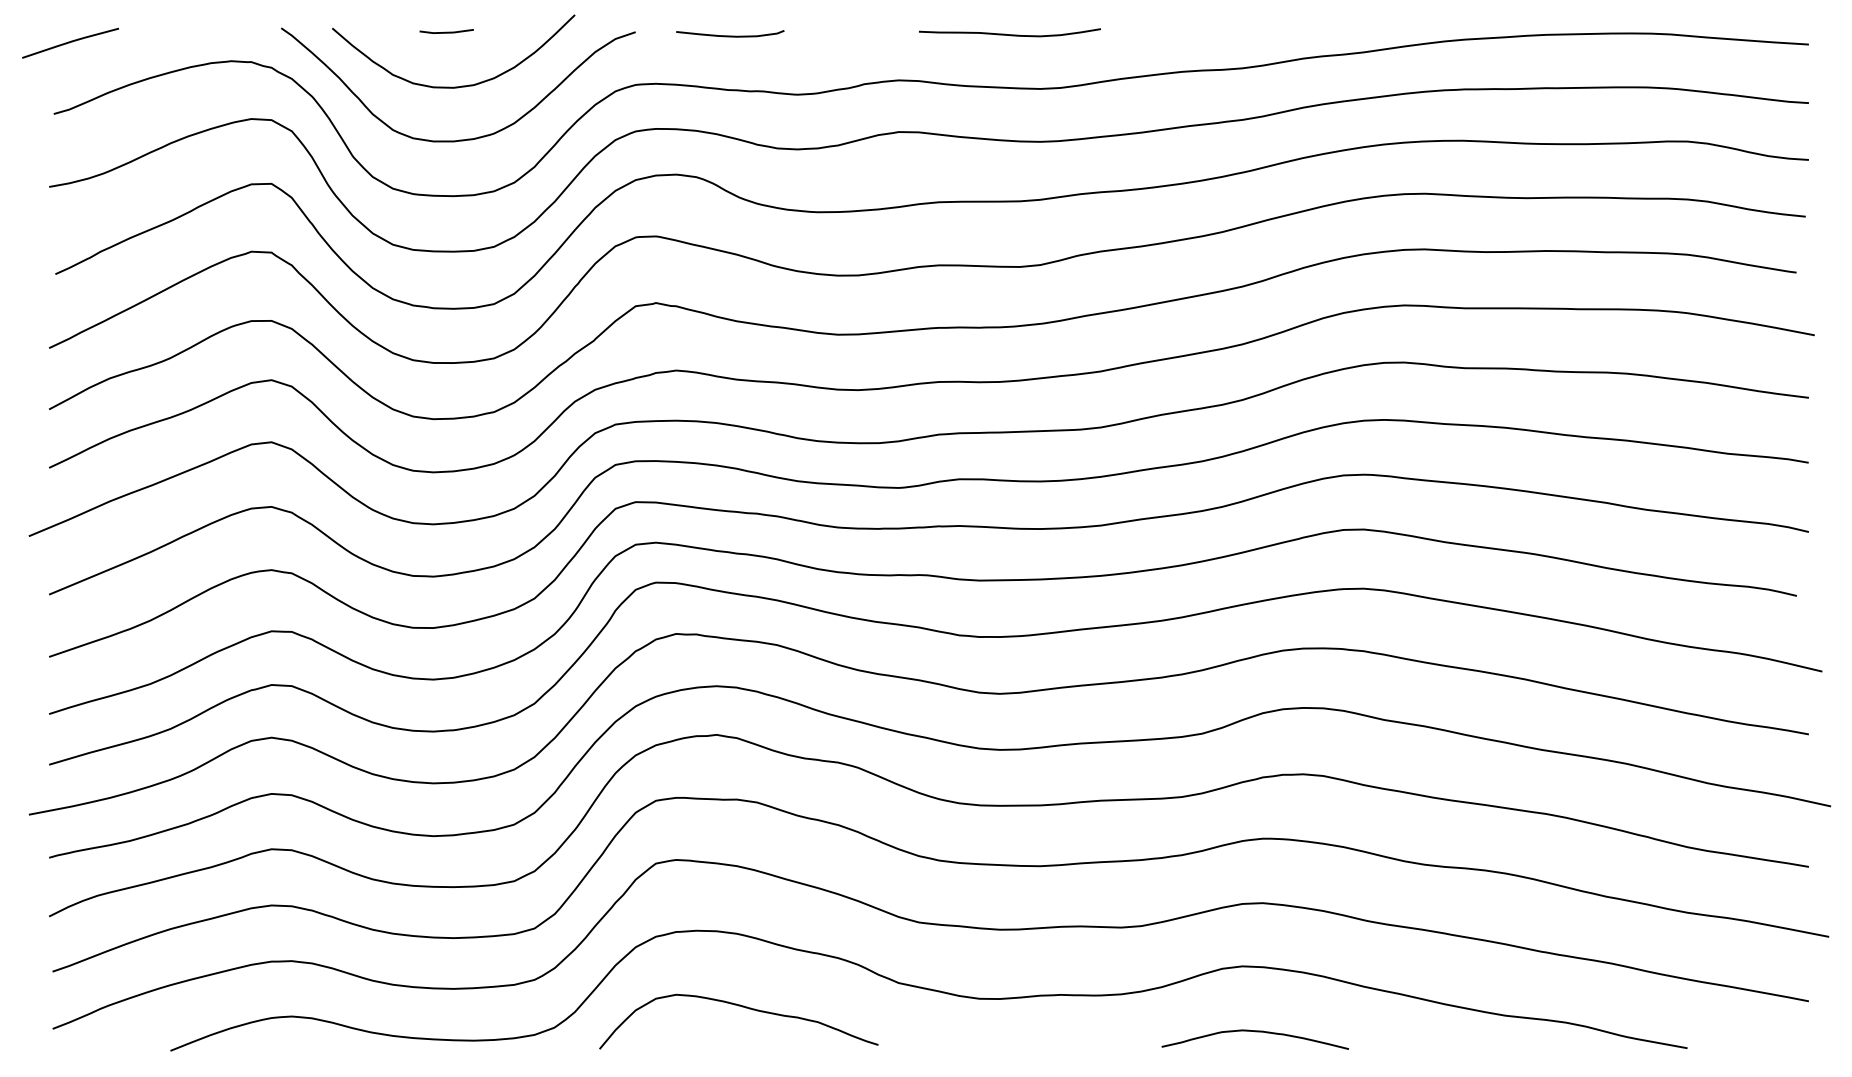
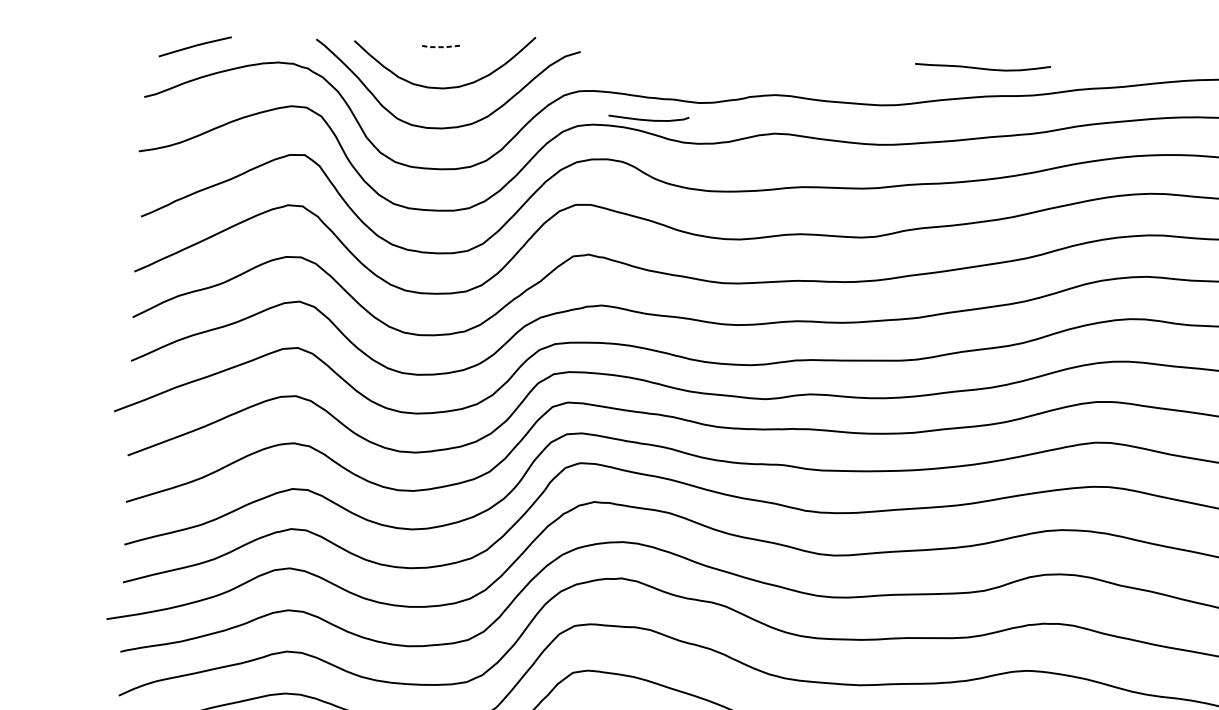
line: (446, 32) -> (439, 46), solid -> dashed
curve: (1009, 34) -> (982, 68), moved
curve: (730, 35) -> (649, 119), moved
line: (70, 42) -> (195, 46), moved

